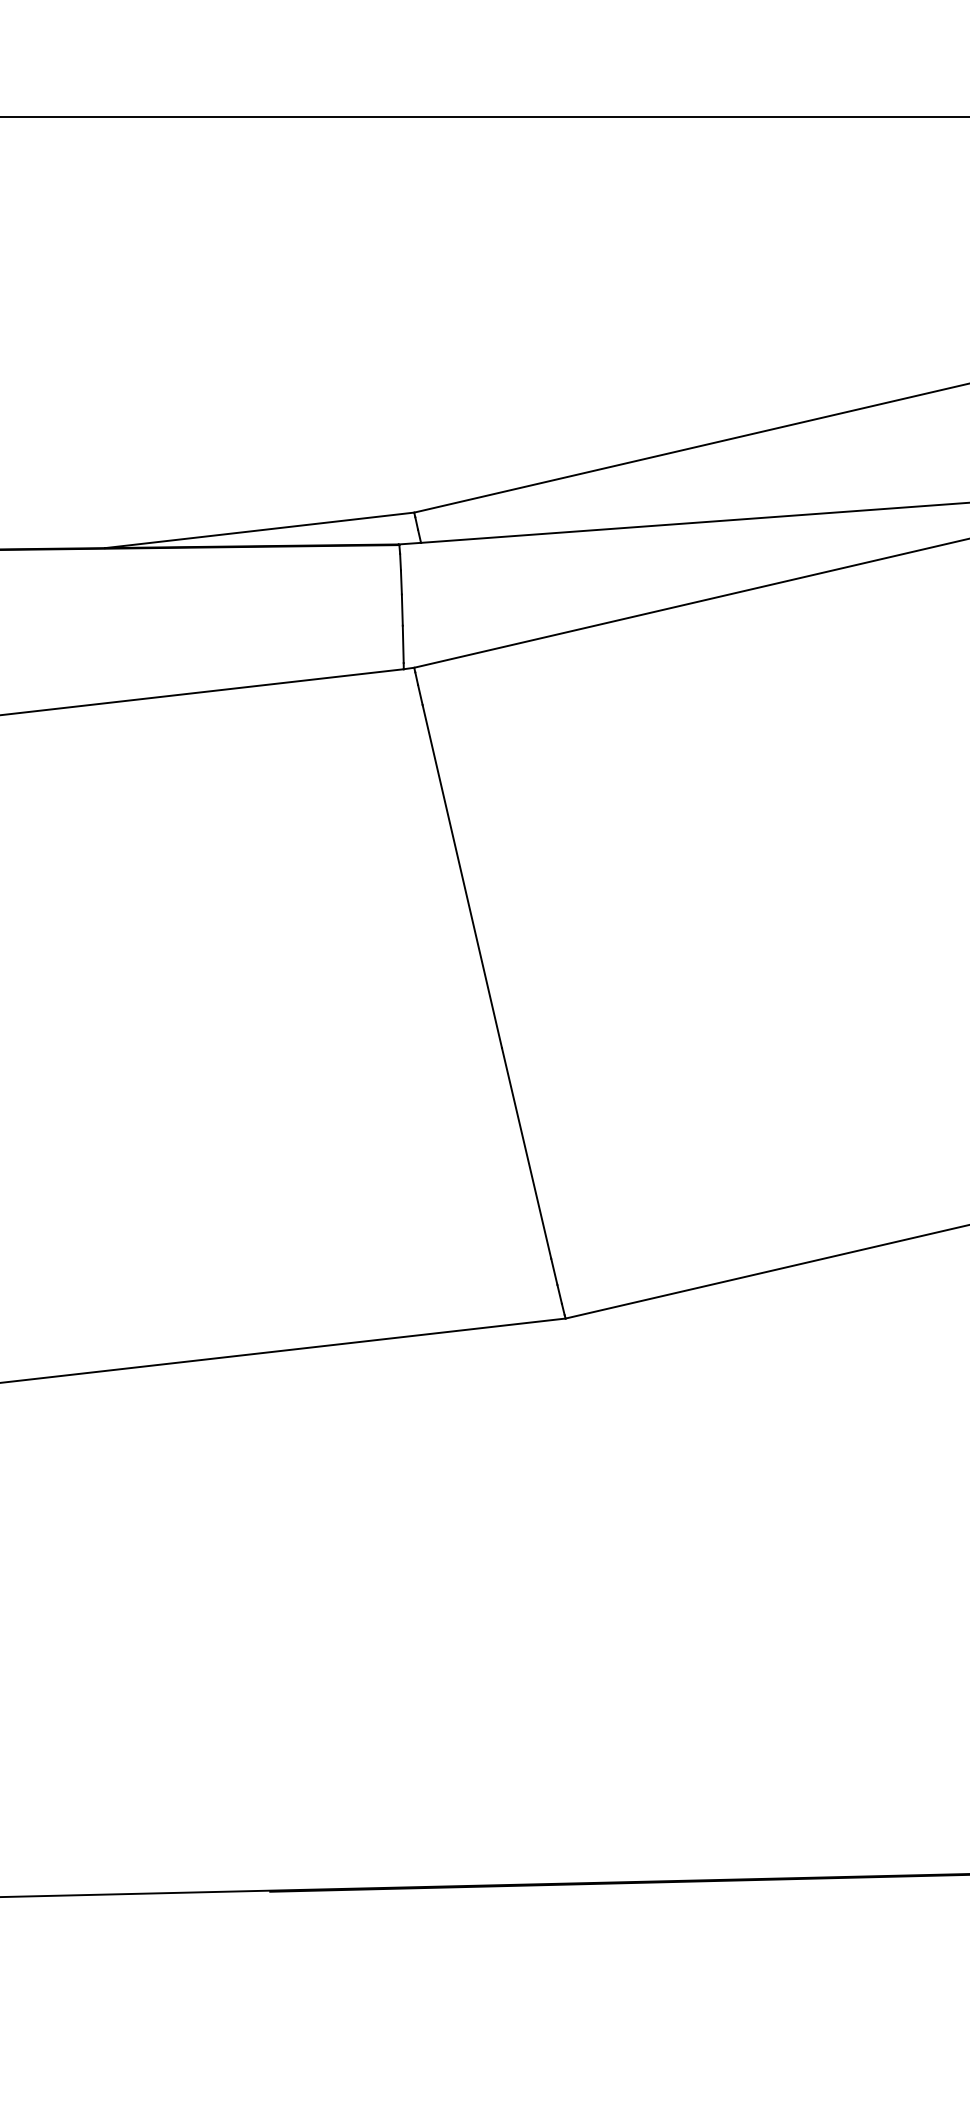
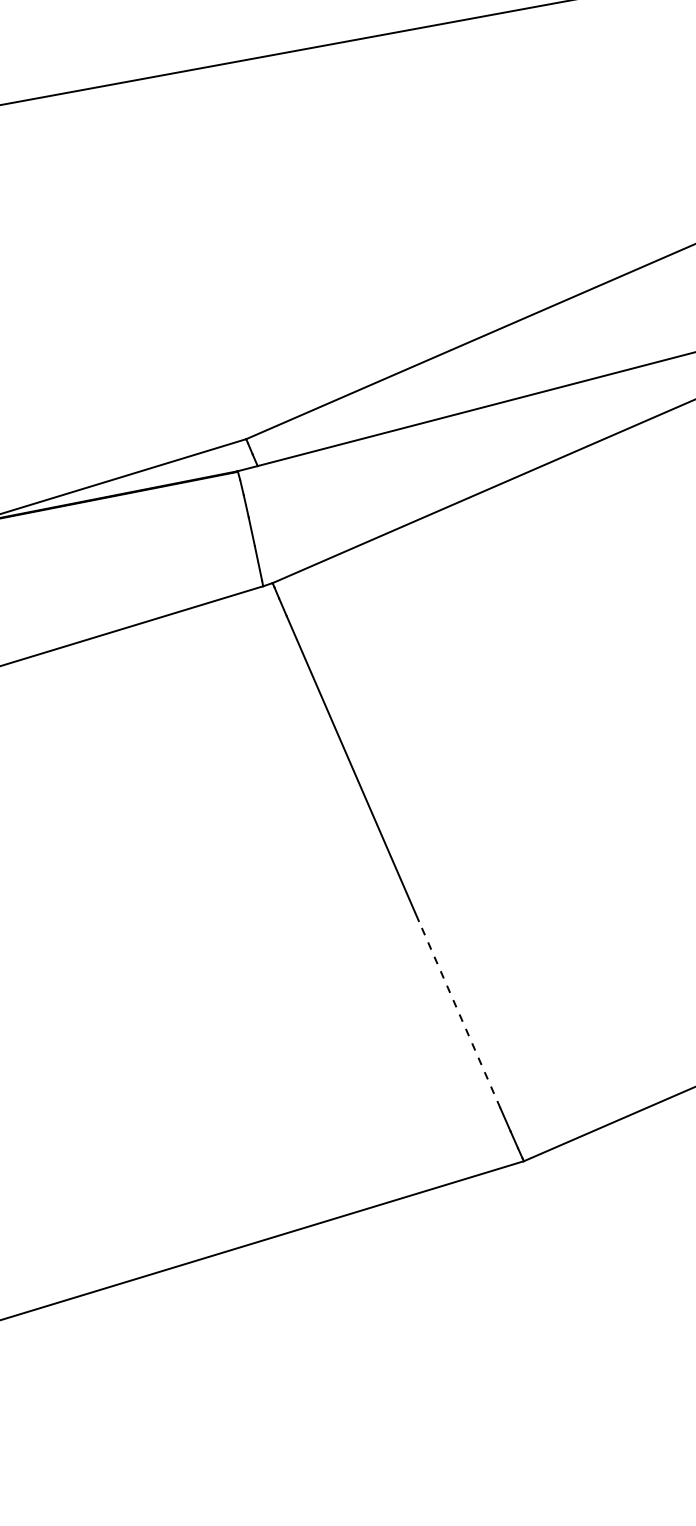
line: (526, 1152) -> (459, 1013), solid -> dashed

